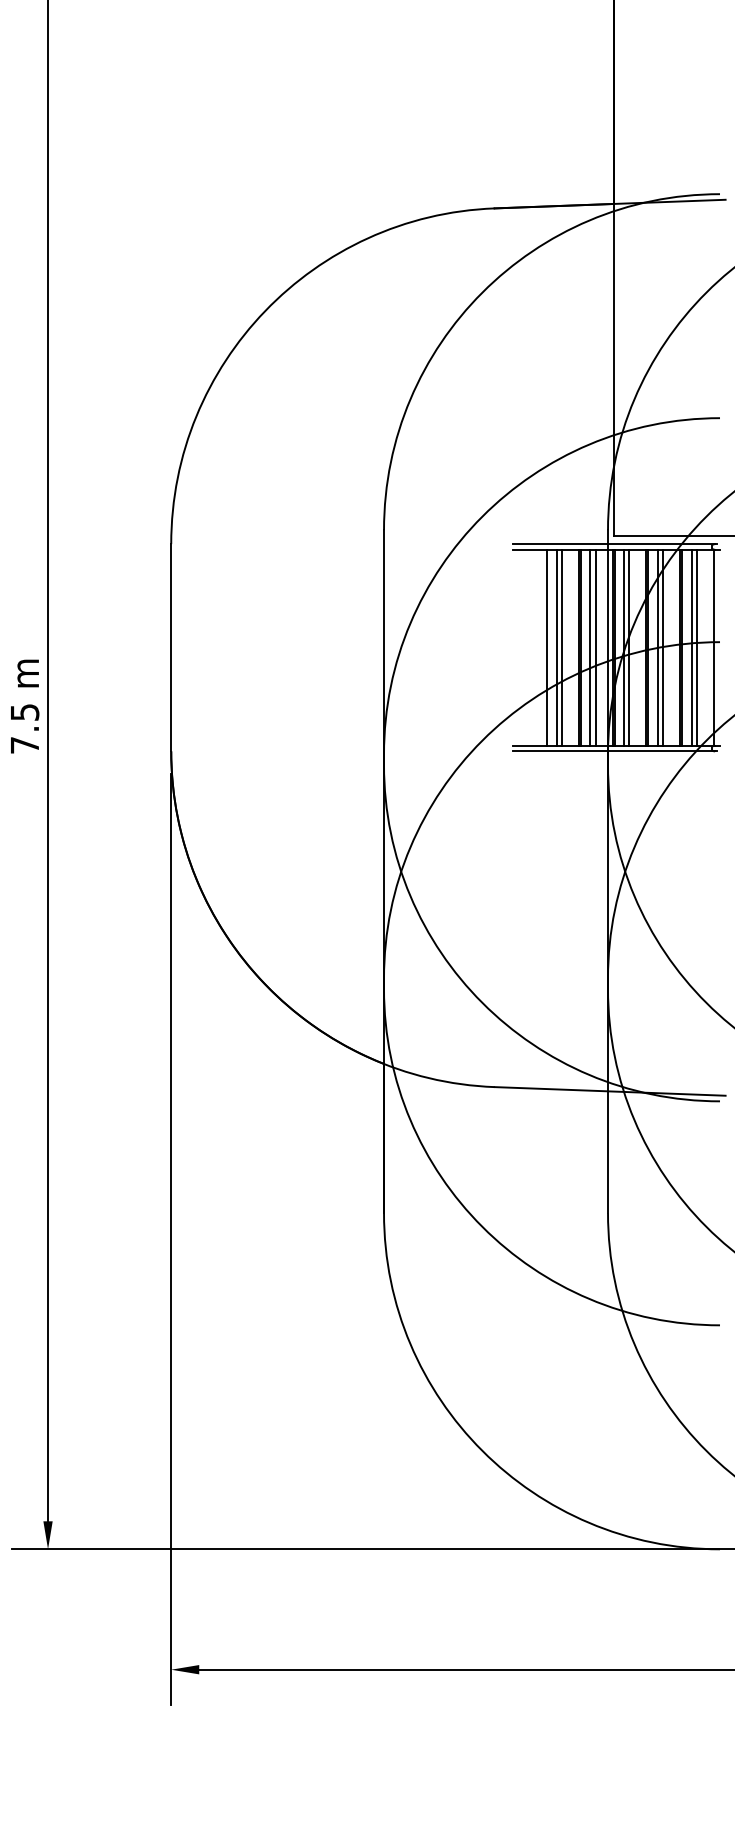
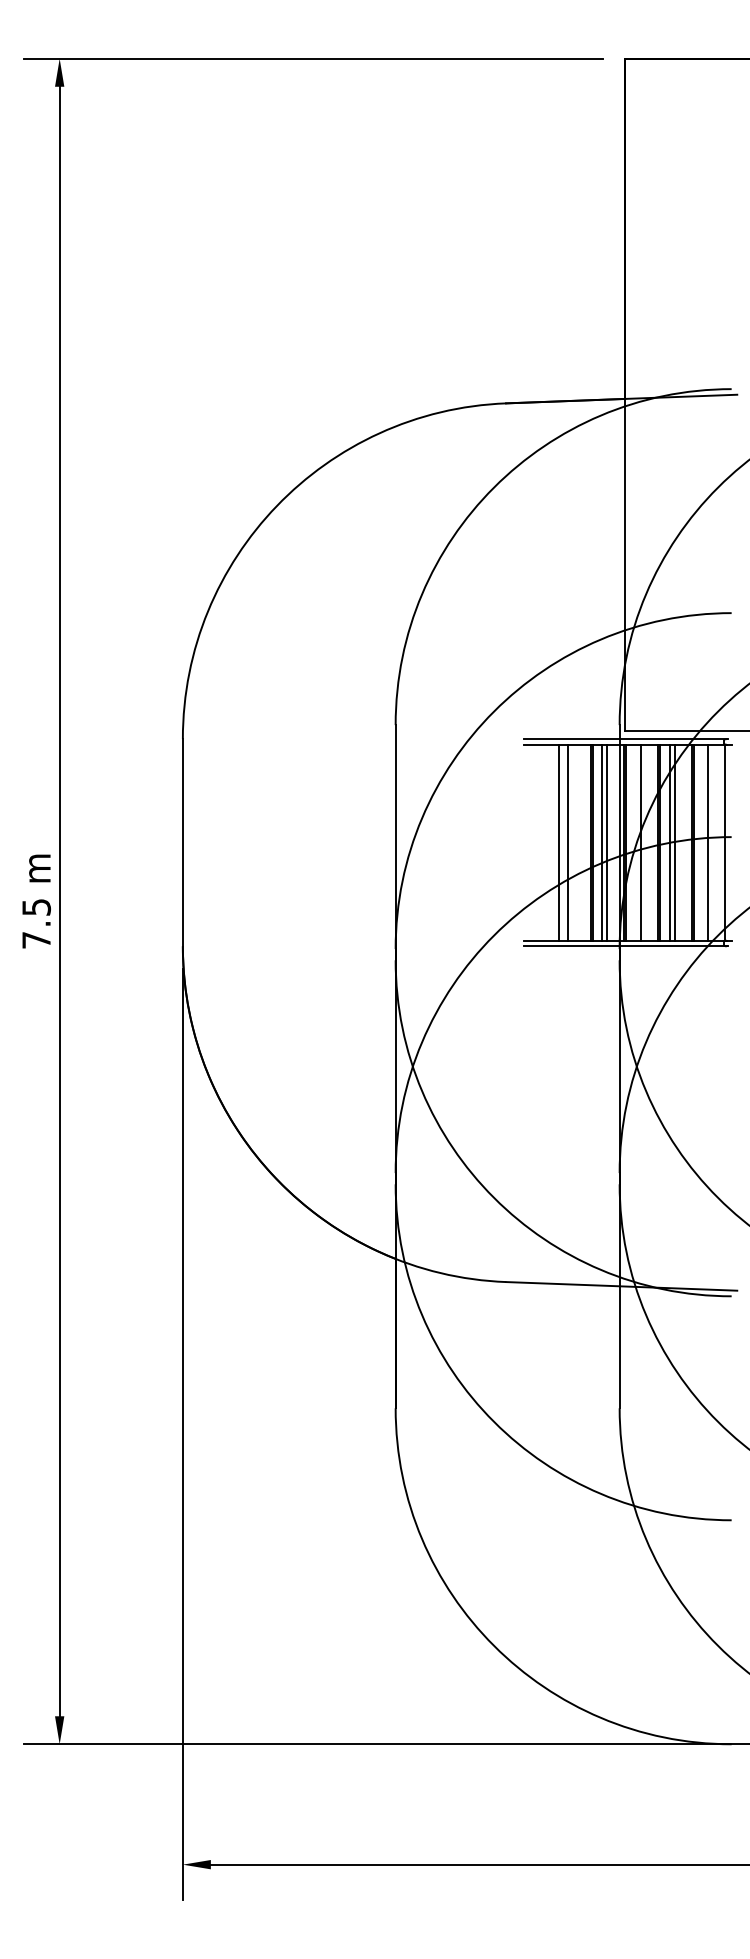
line: (561, 647) -> (573, 842), removed
line: (623, 647) -> (635, 842), removed
line: (691, 647) -> (703, 842), removed

